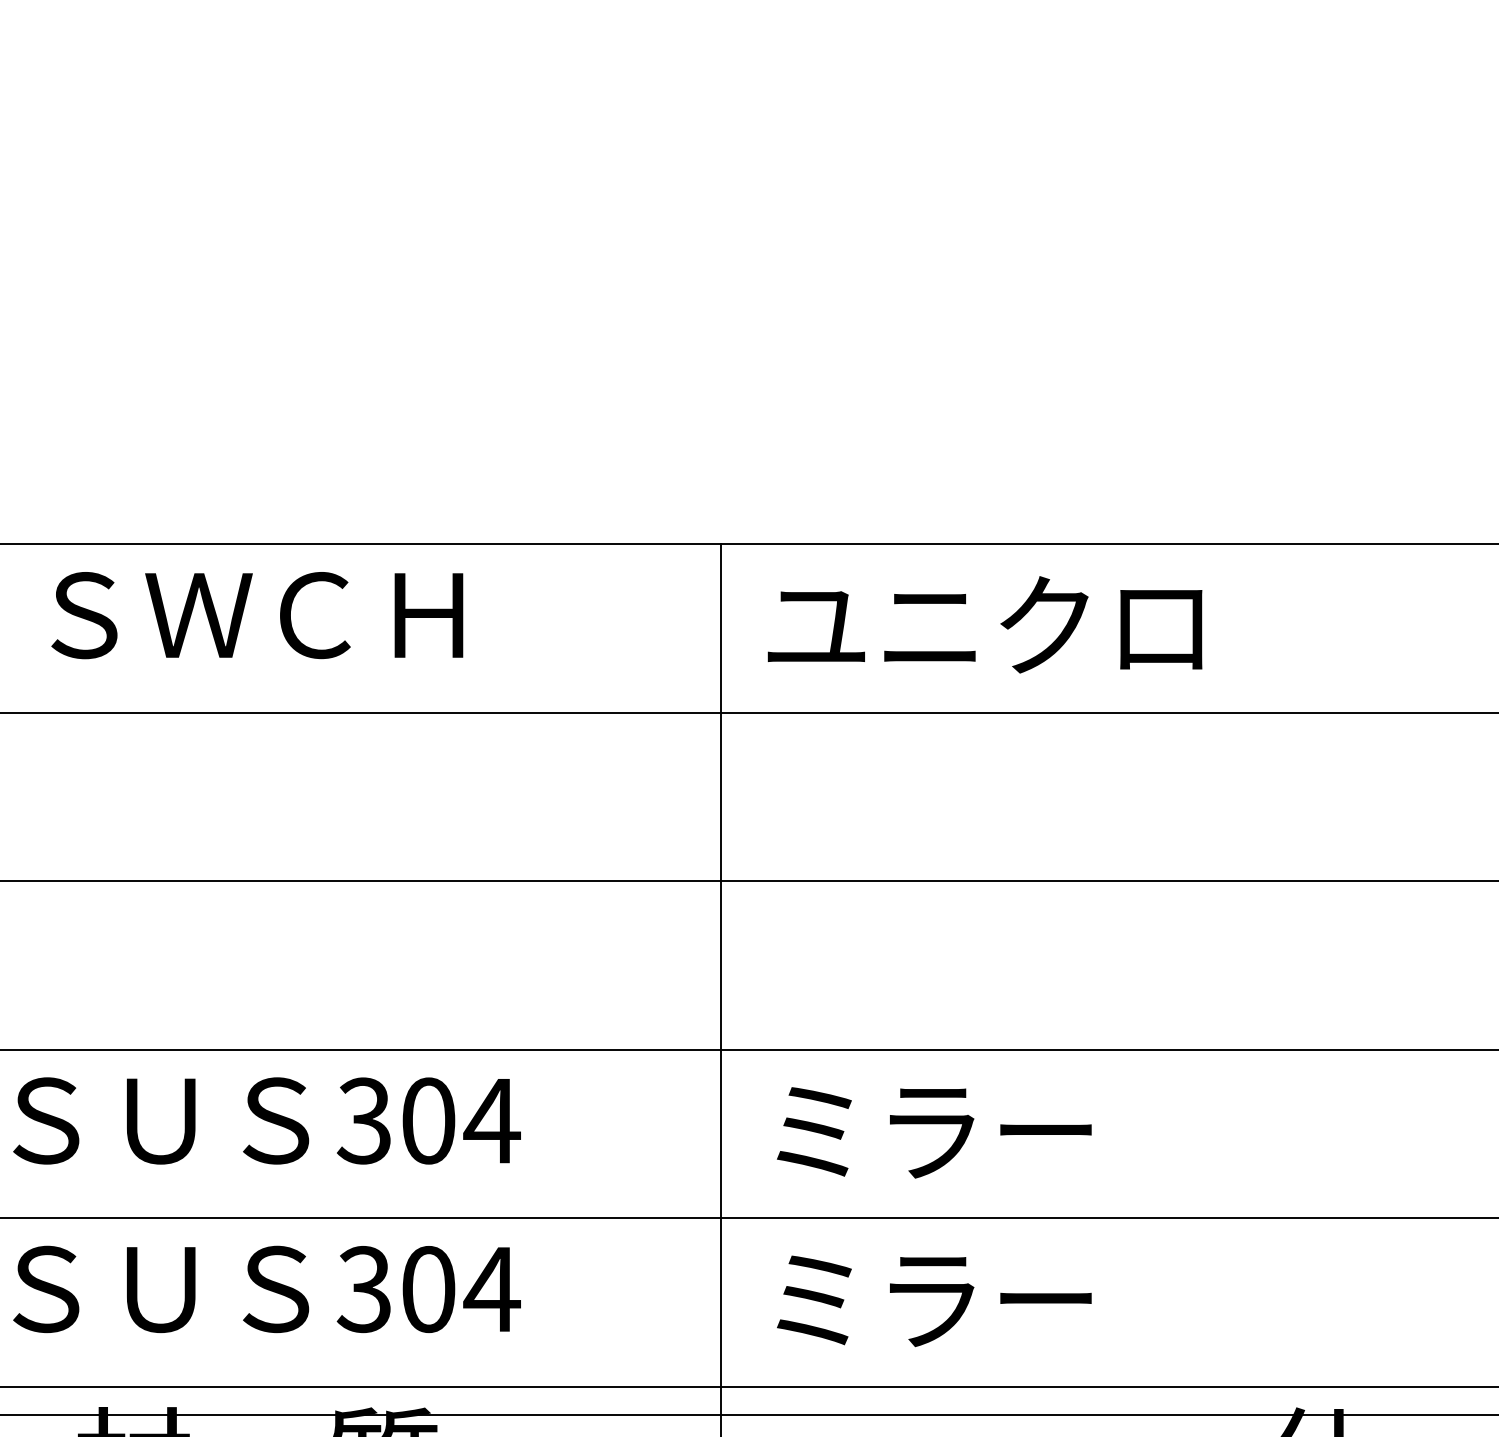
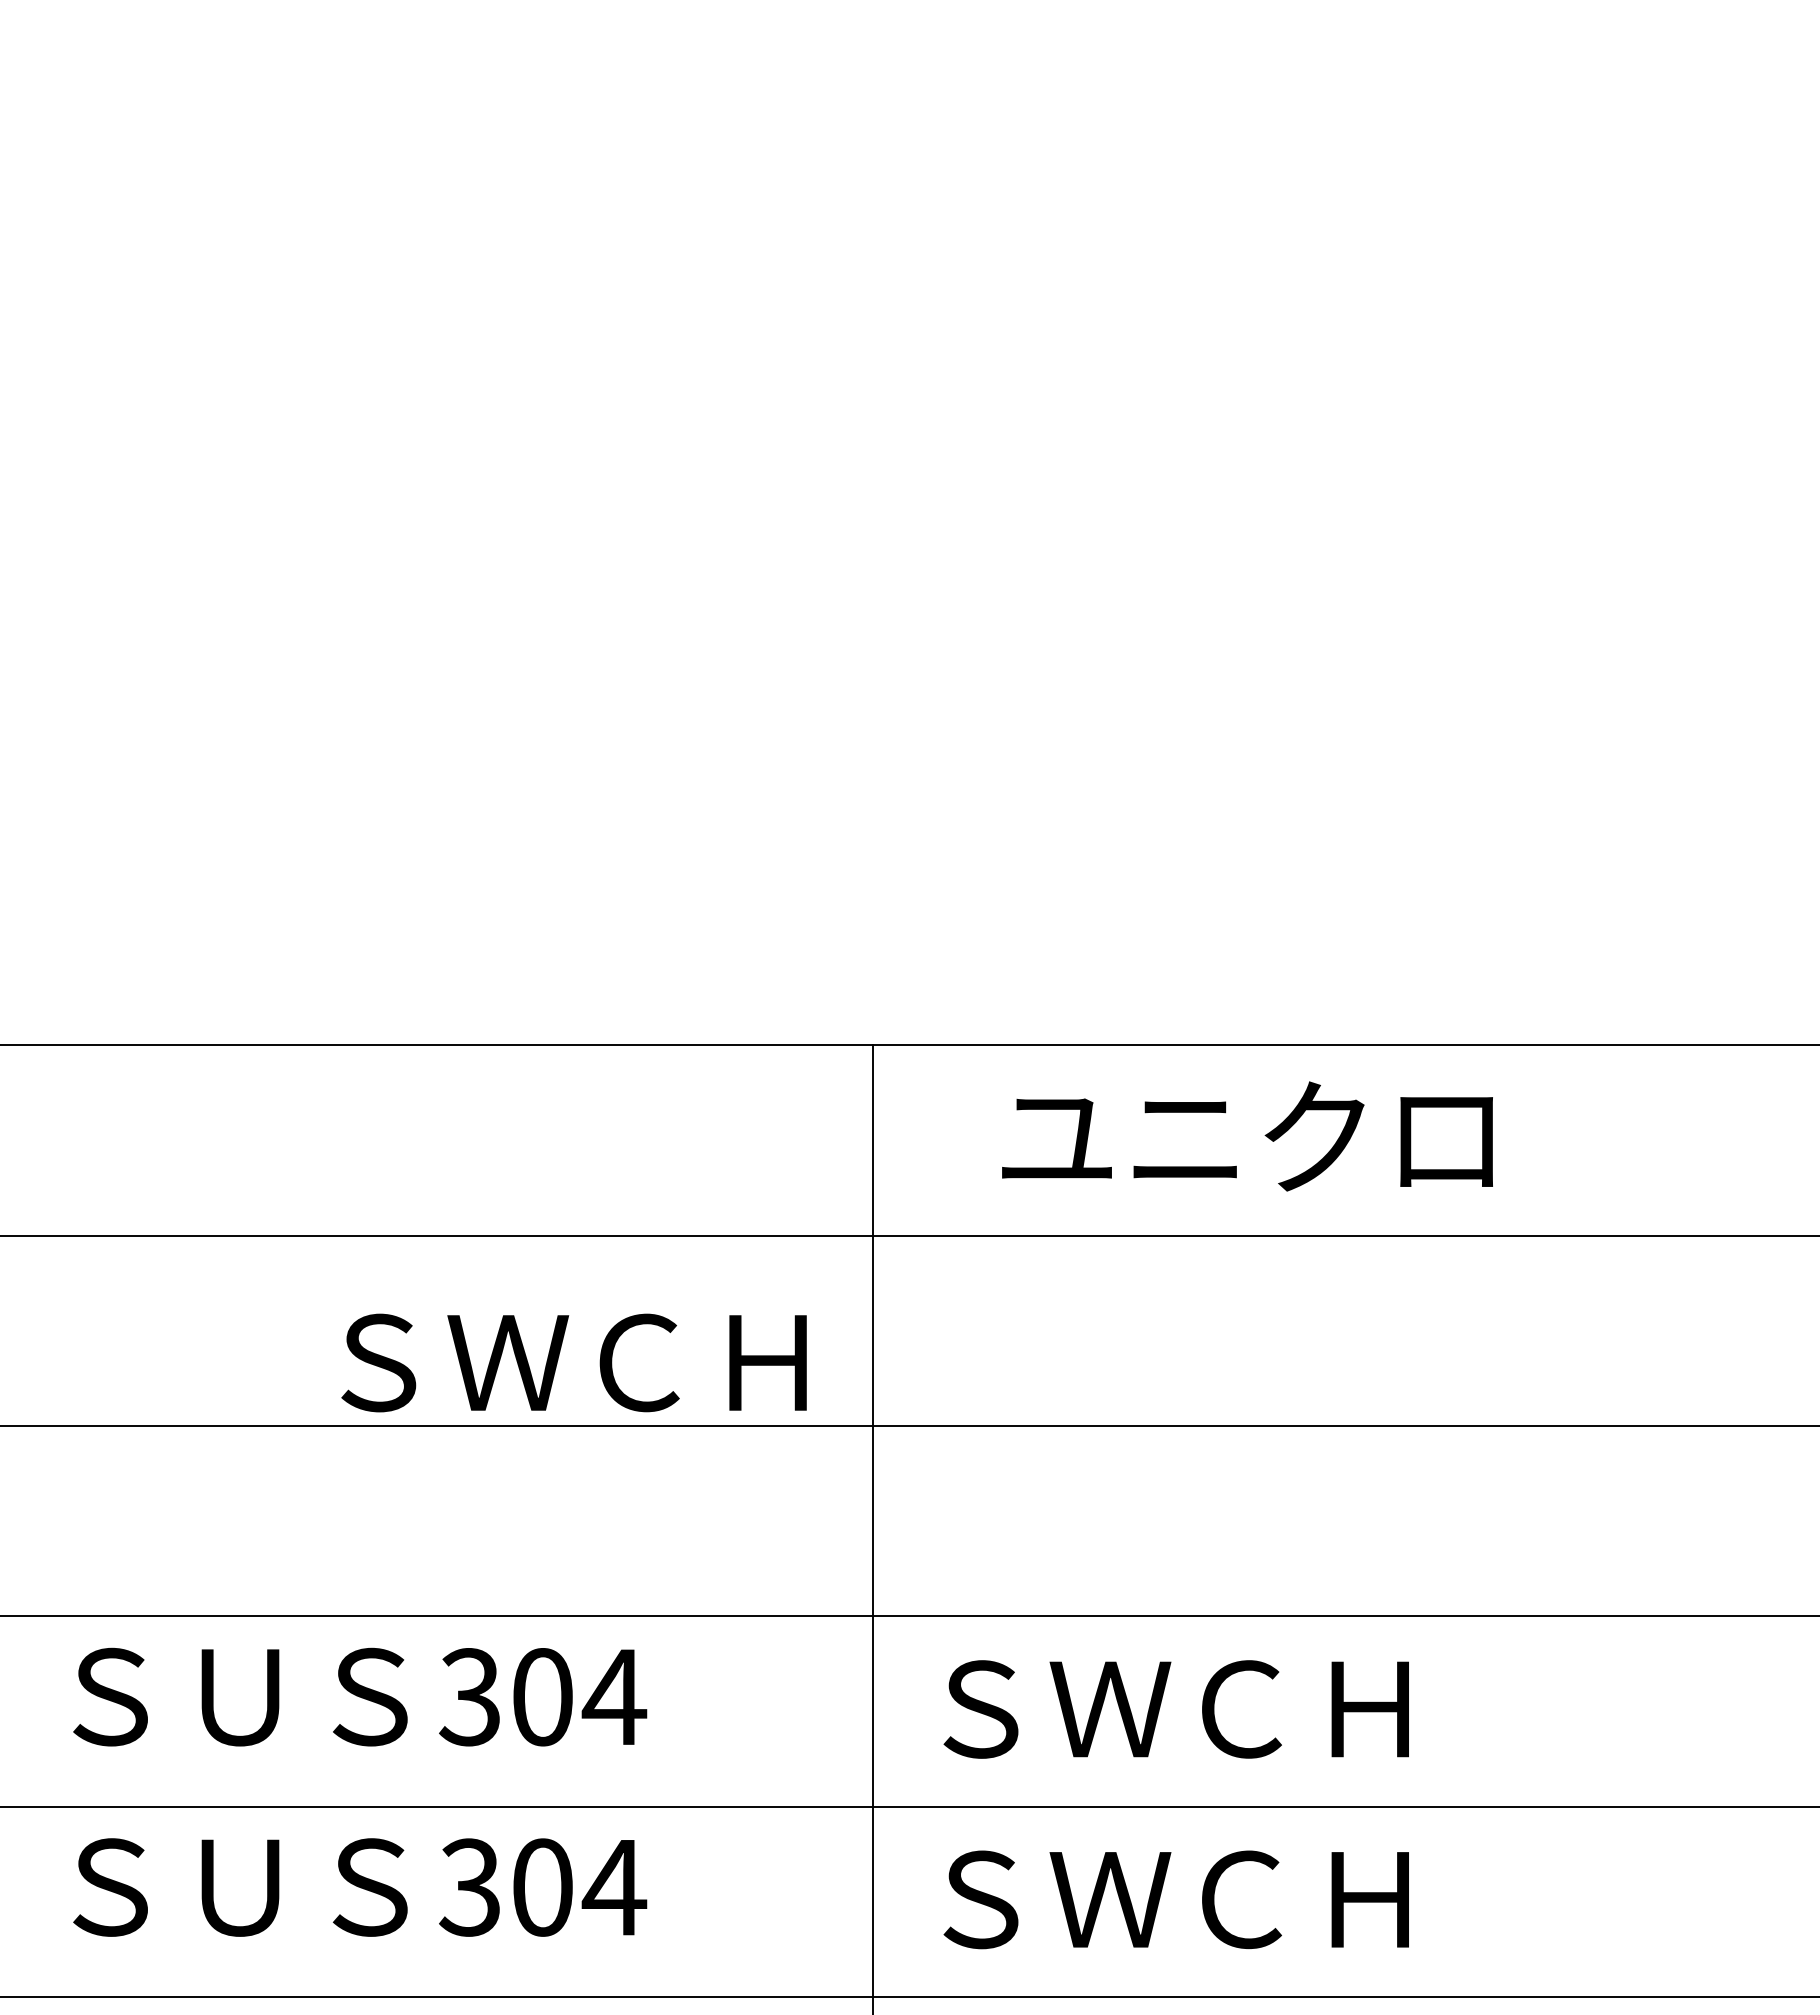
text: (256, 615) -> (573, 1362), moved
text: (985, 624) -> (1247, 1136), moved
text: (985, 1132) -> (1172, 1710), ミラー -> ＳＷＣＨ
text: (985, 1300) -> (1172, 1900), ミラー -> ＳＷＣＨ

